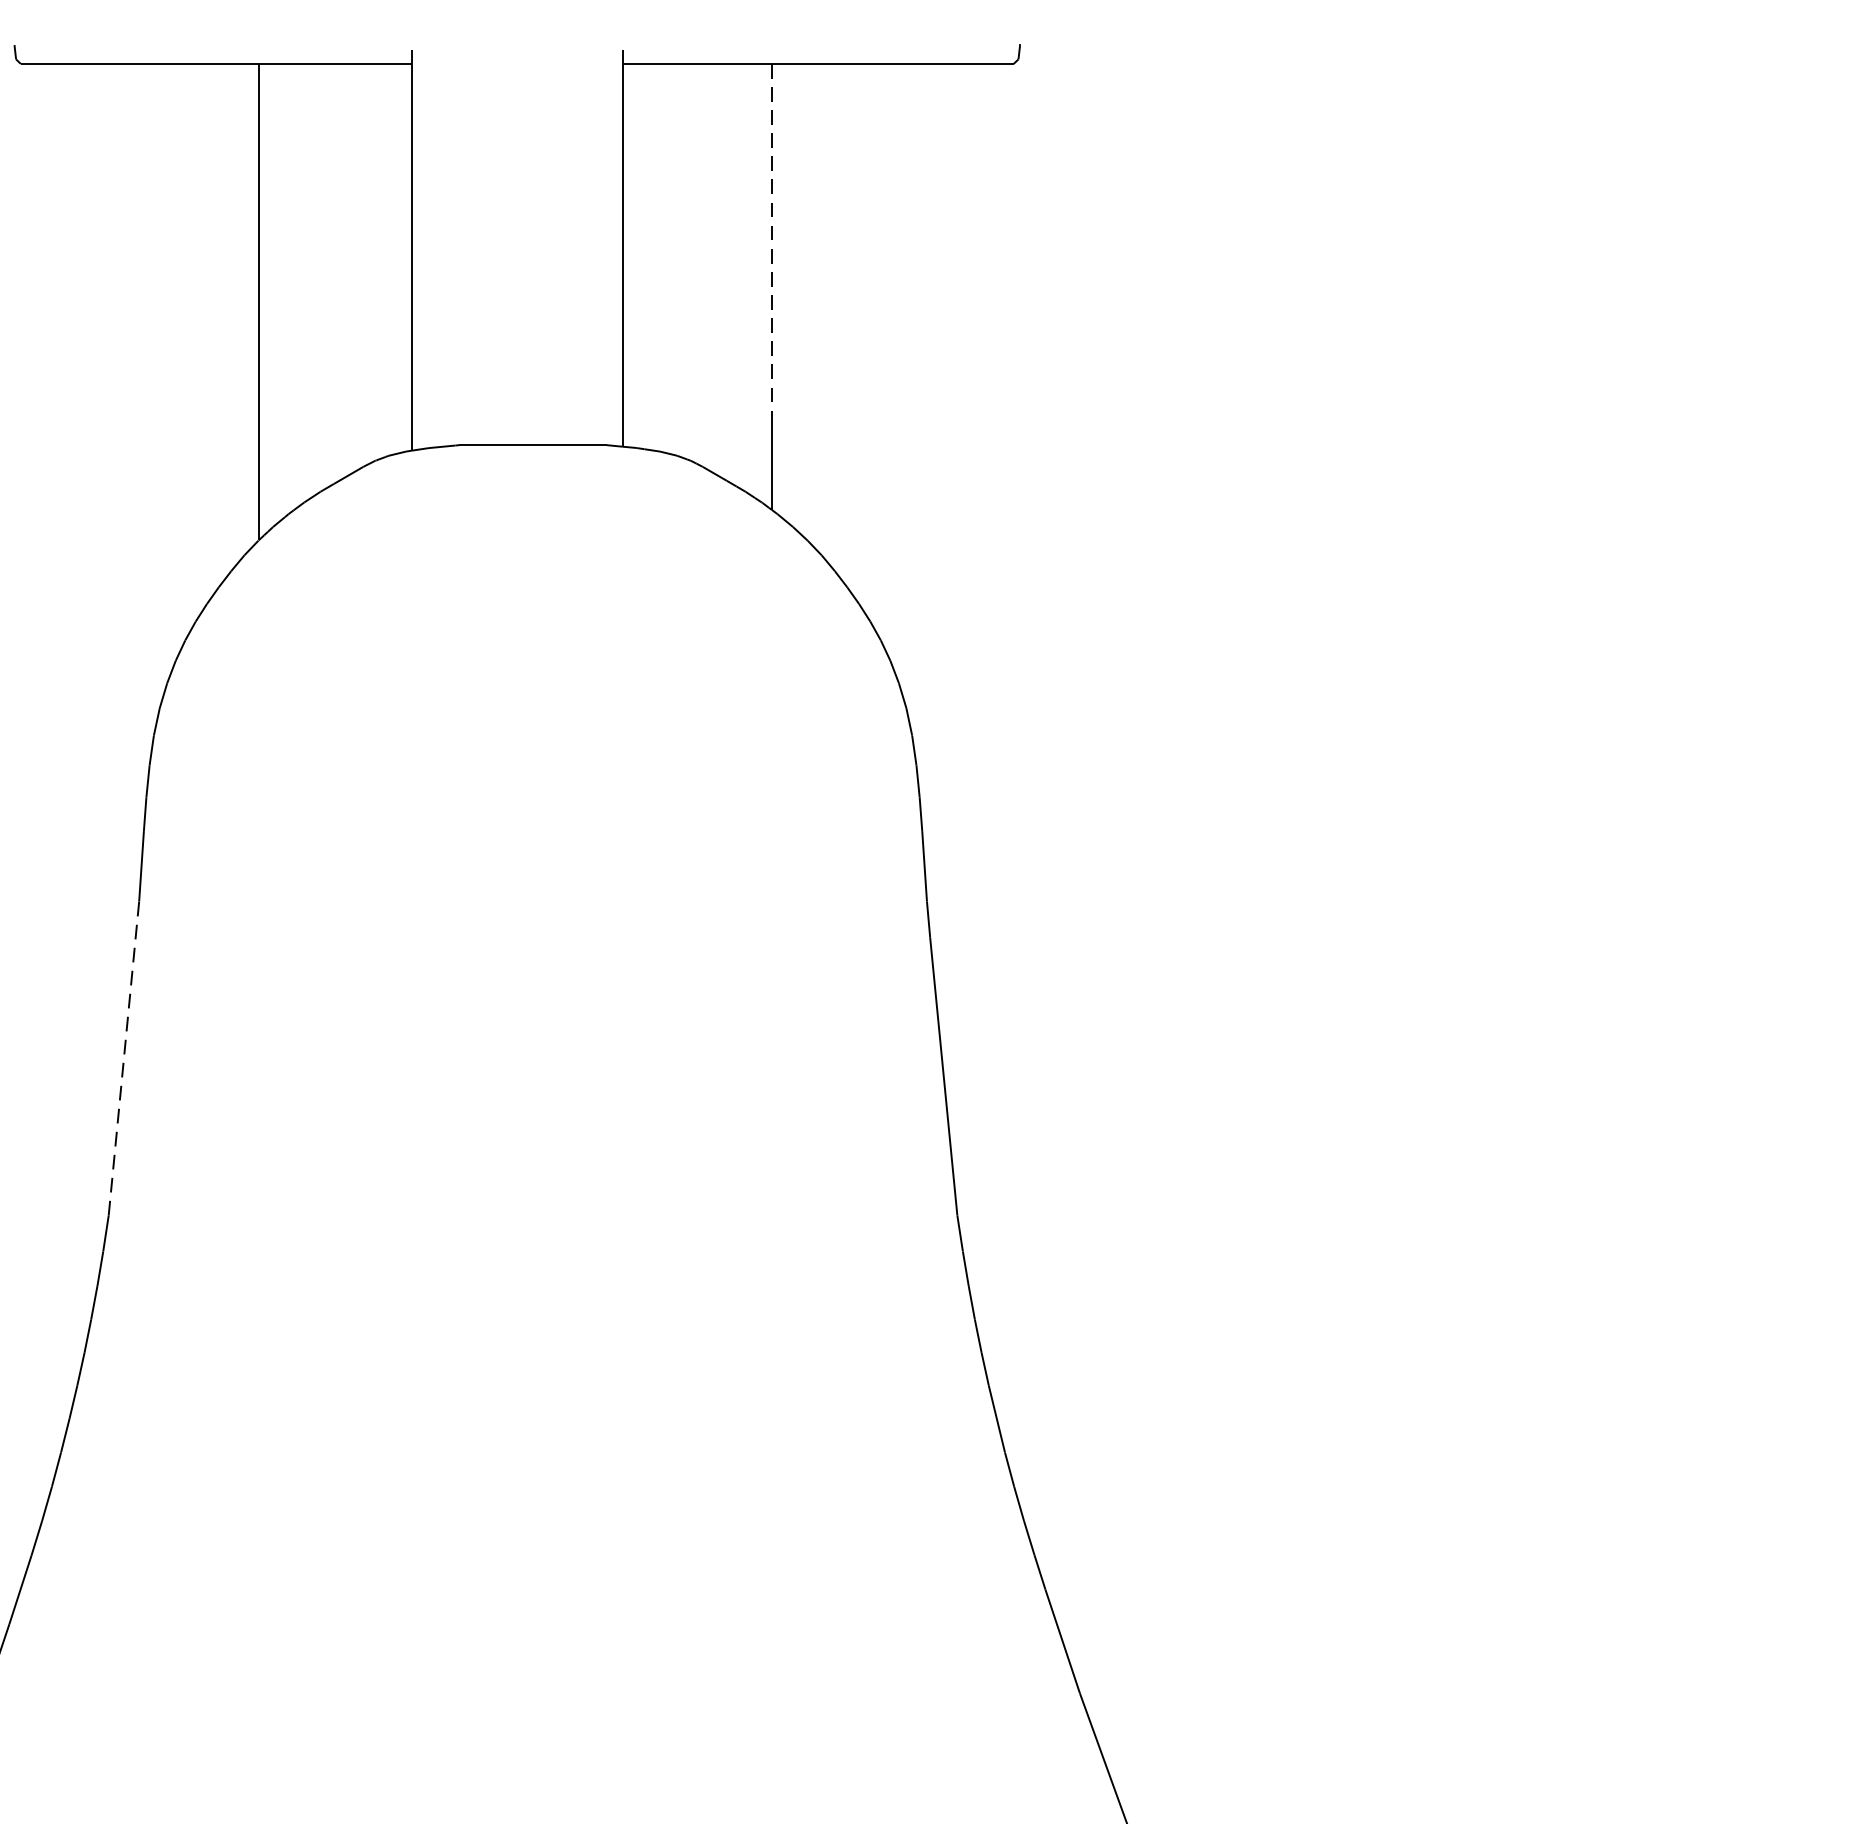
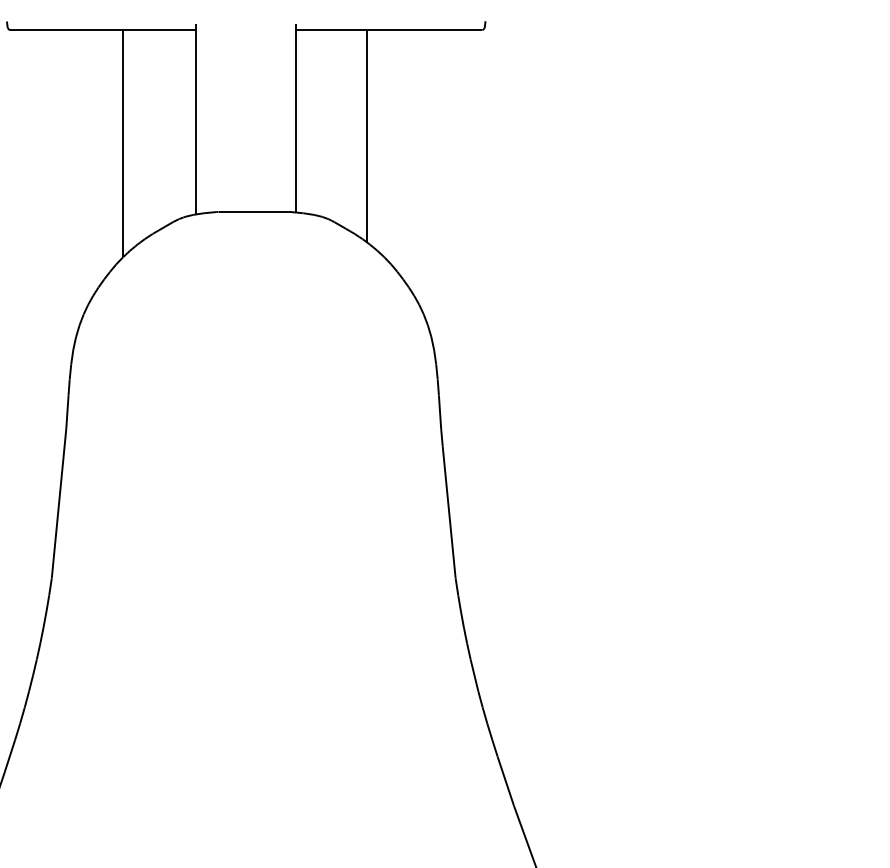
line: (772, 238) -> (367, 113), dashed -> solid
line: (124, 1058) -> (59, 503), dashed -> solid

